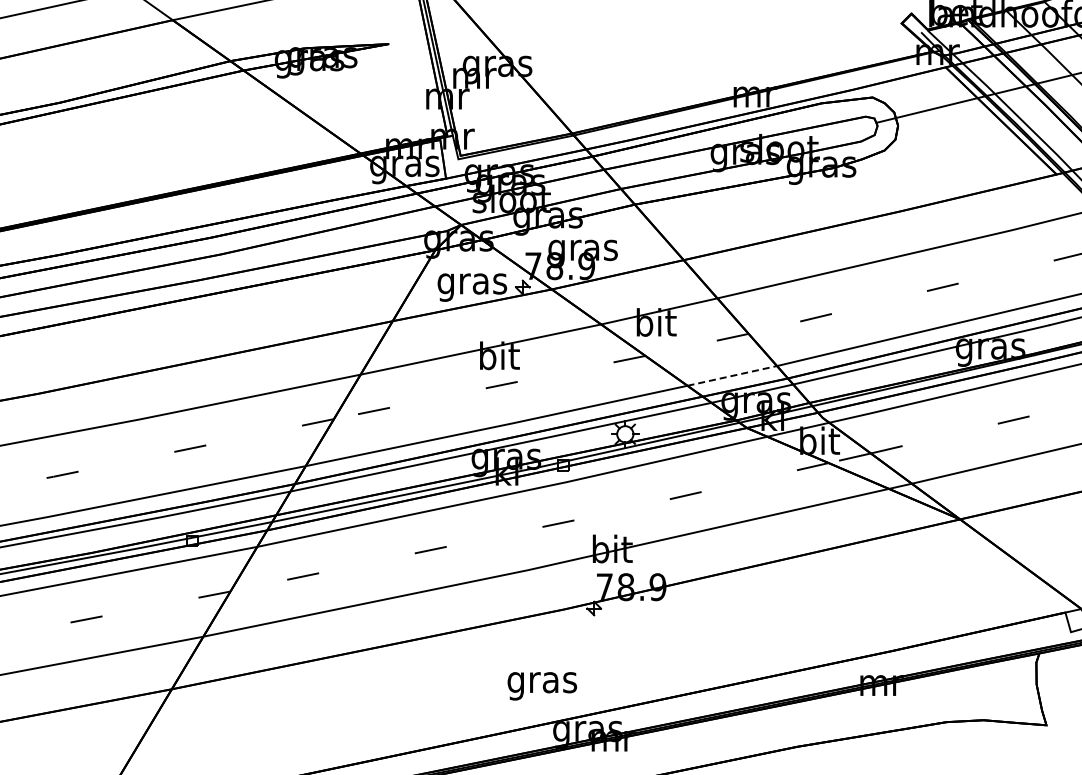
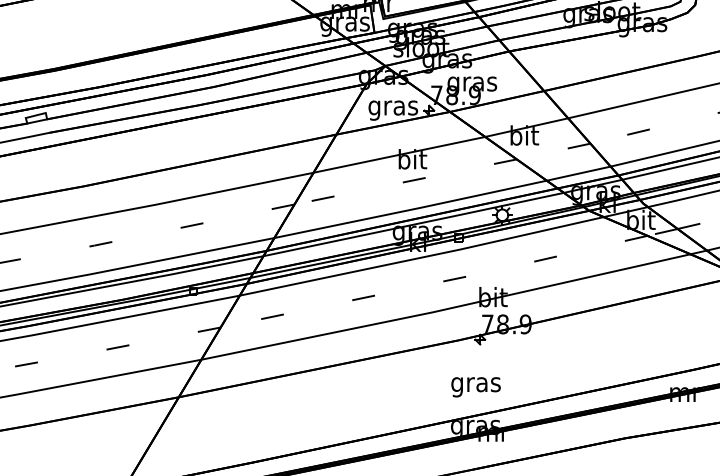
line: (732, 375) -> (578, 173), dashed -> solid
text: (542, 686) -> (476, 387), moved

